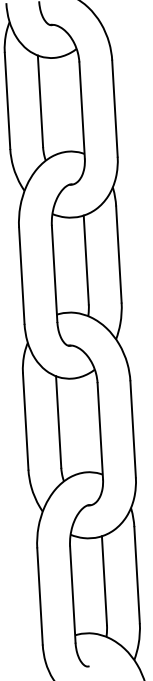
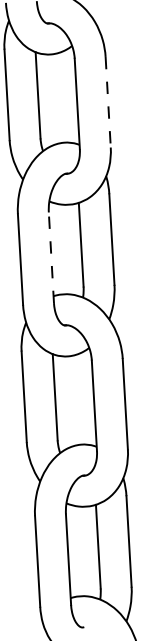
line: (114, 109) -> (107, 103), solid -> dashed
line: (54, 273) -> (51, 257), solid -> dashed

